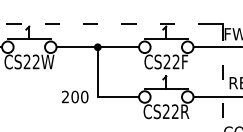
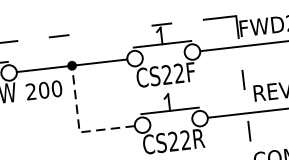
line: (128, 23) -> (109, 29), removed
line: (97, 93) -> (78, 127), solid -> dashed
text: (74, 96) -> (43, 89), moved

